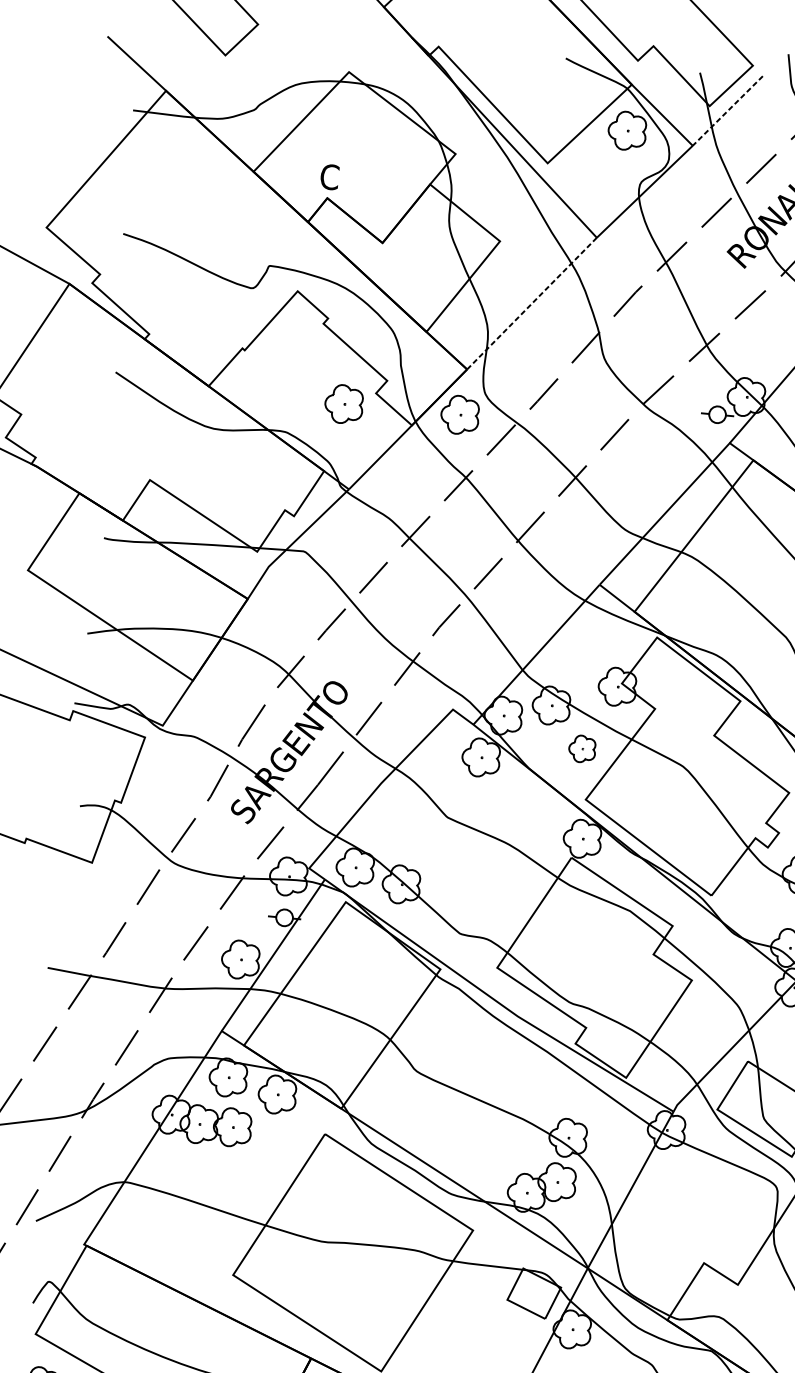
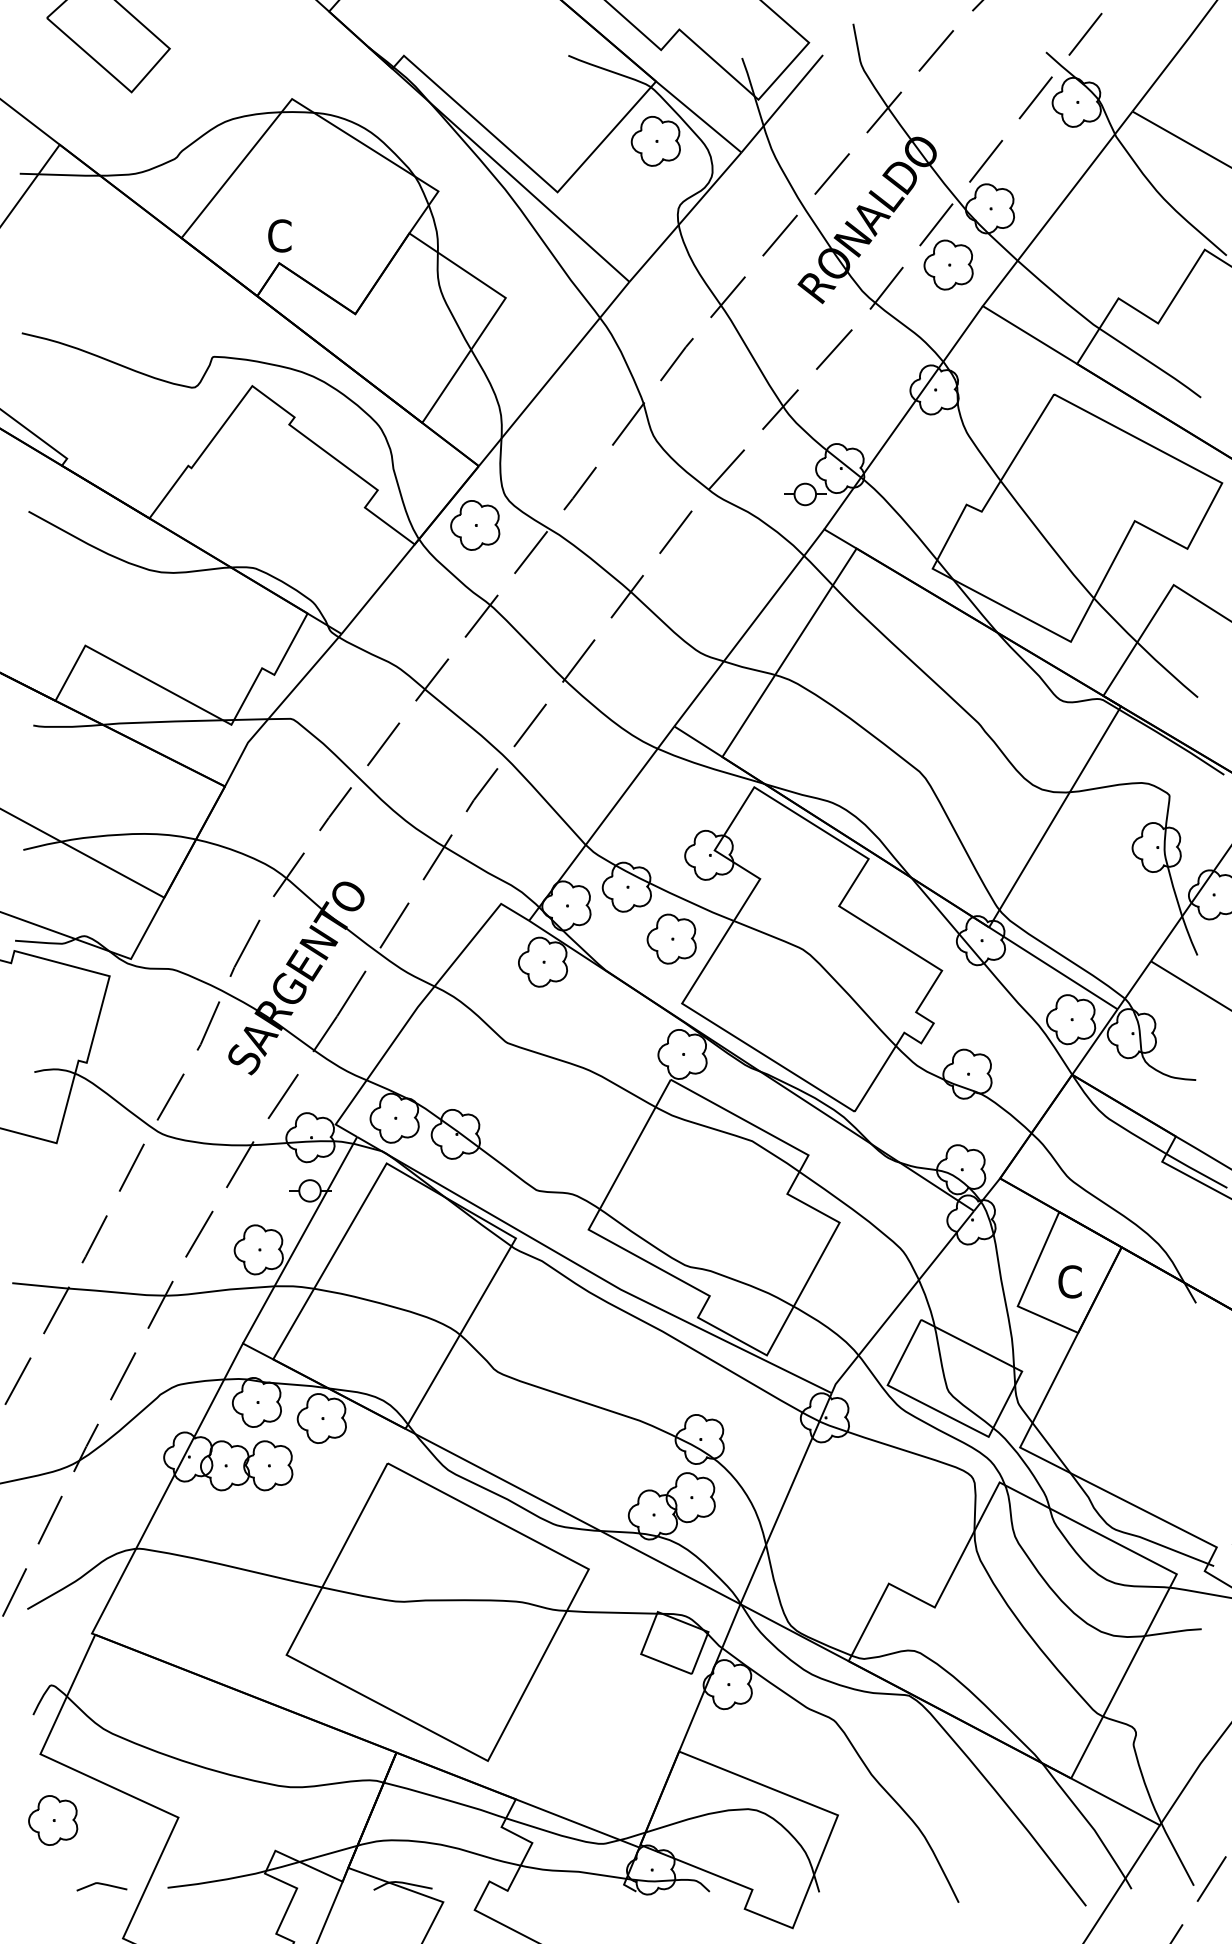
line: (728, 110) -> (782, 103), dashed -> solid
line: (532, 304) -> (554, 374), dashed -> solid
part: (344, 404) -> (325, 525), removed
part: (582, 748) -> (671, 938), size x1.43

